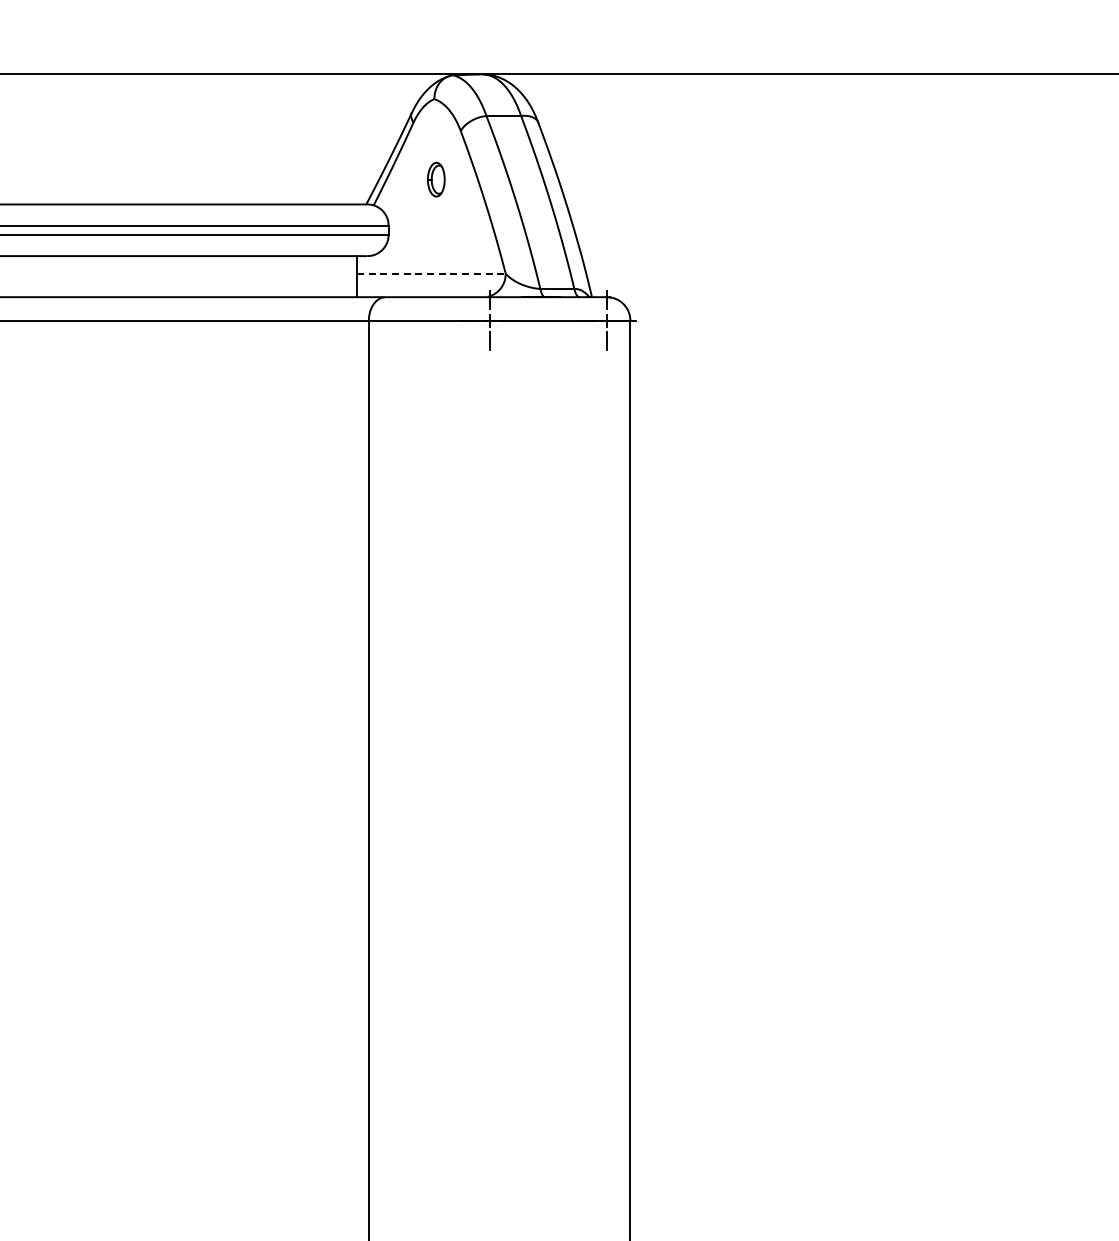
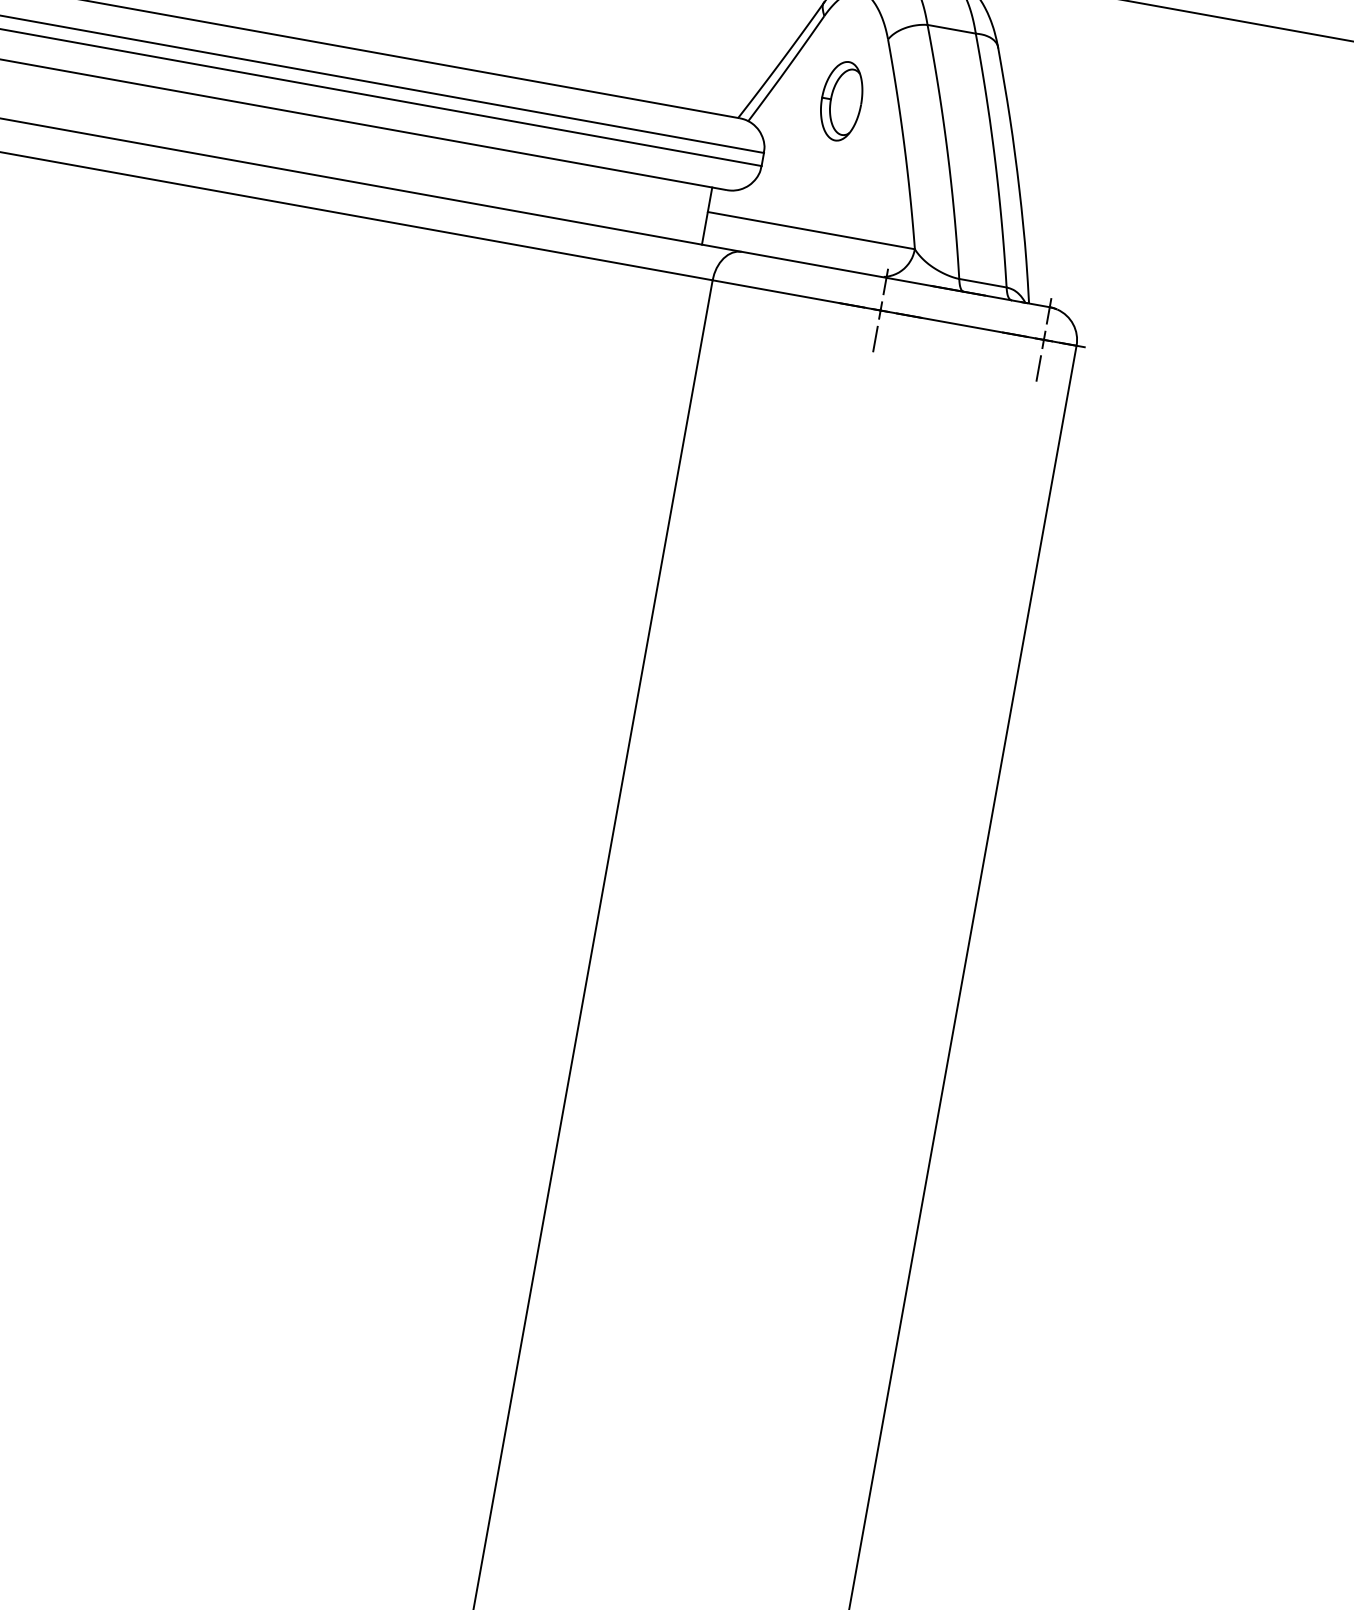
part: (436, 179) -> (842, 100), size x1.67
line: (431, 273) -> (811, 230), dashed -> solid

